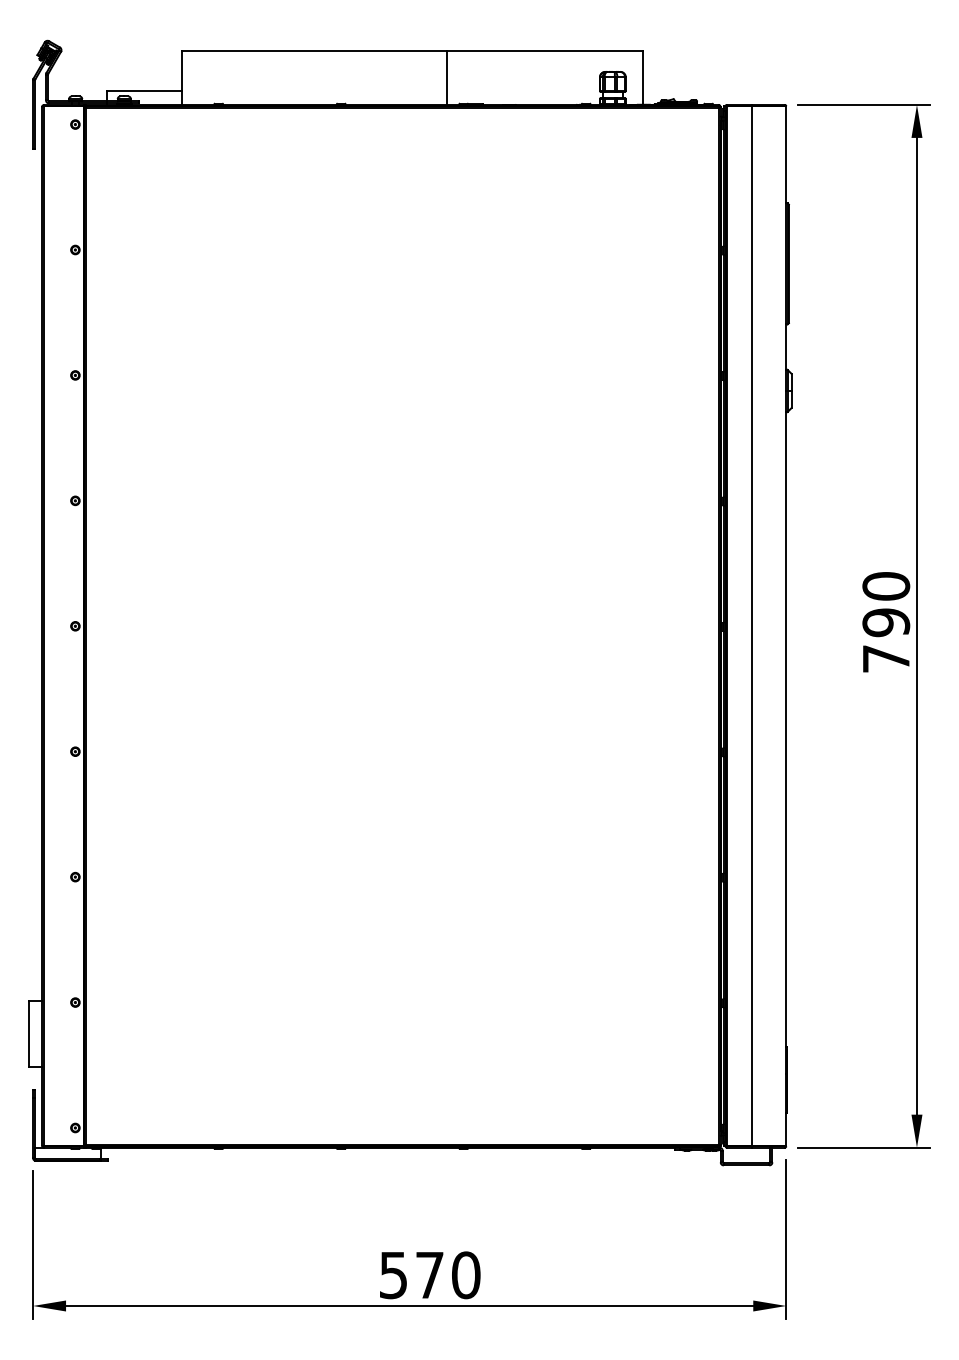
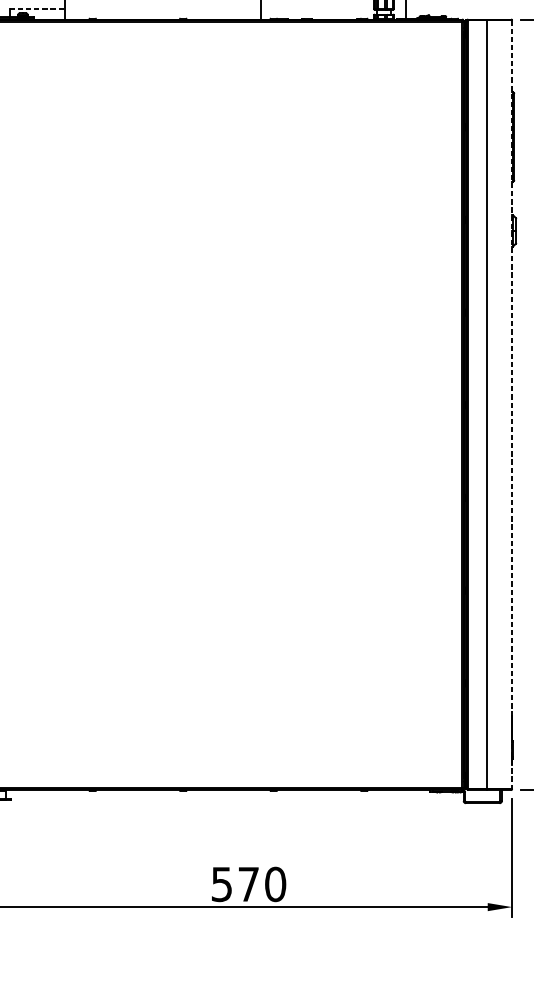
line: (144, 90) -> (37, 8), solid -> dashed
line: (786, 626) -> (512, 404), solid -> dashed

